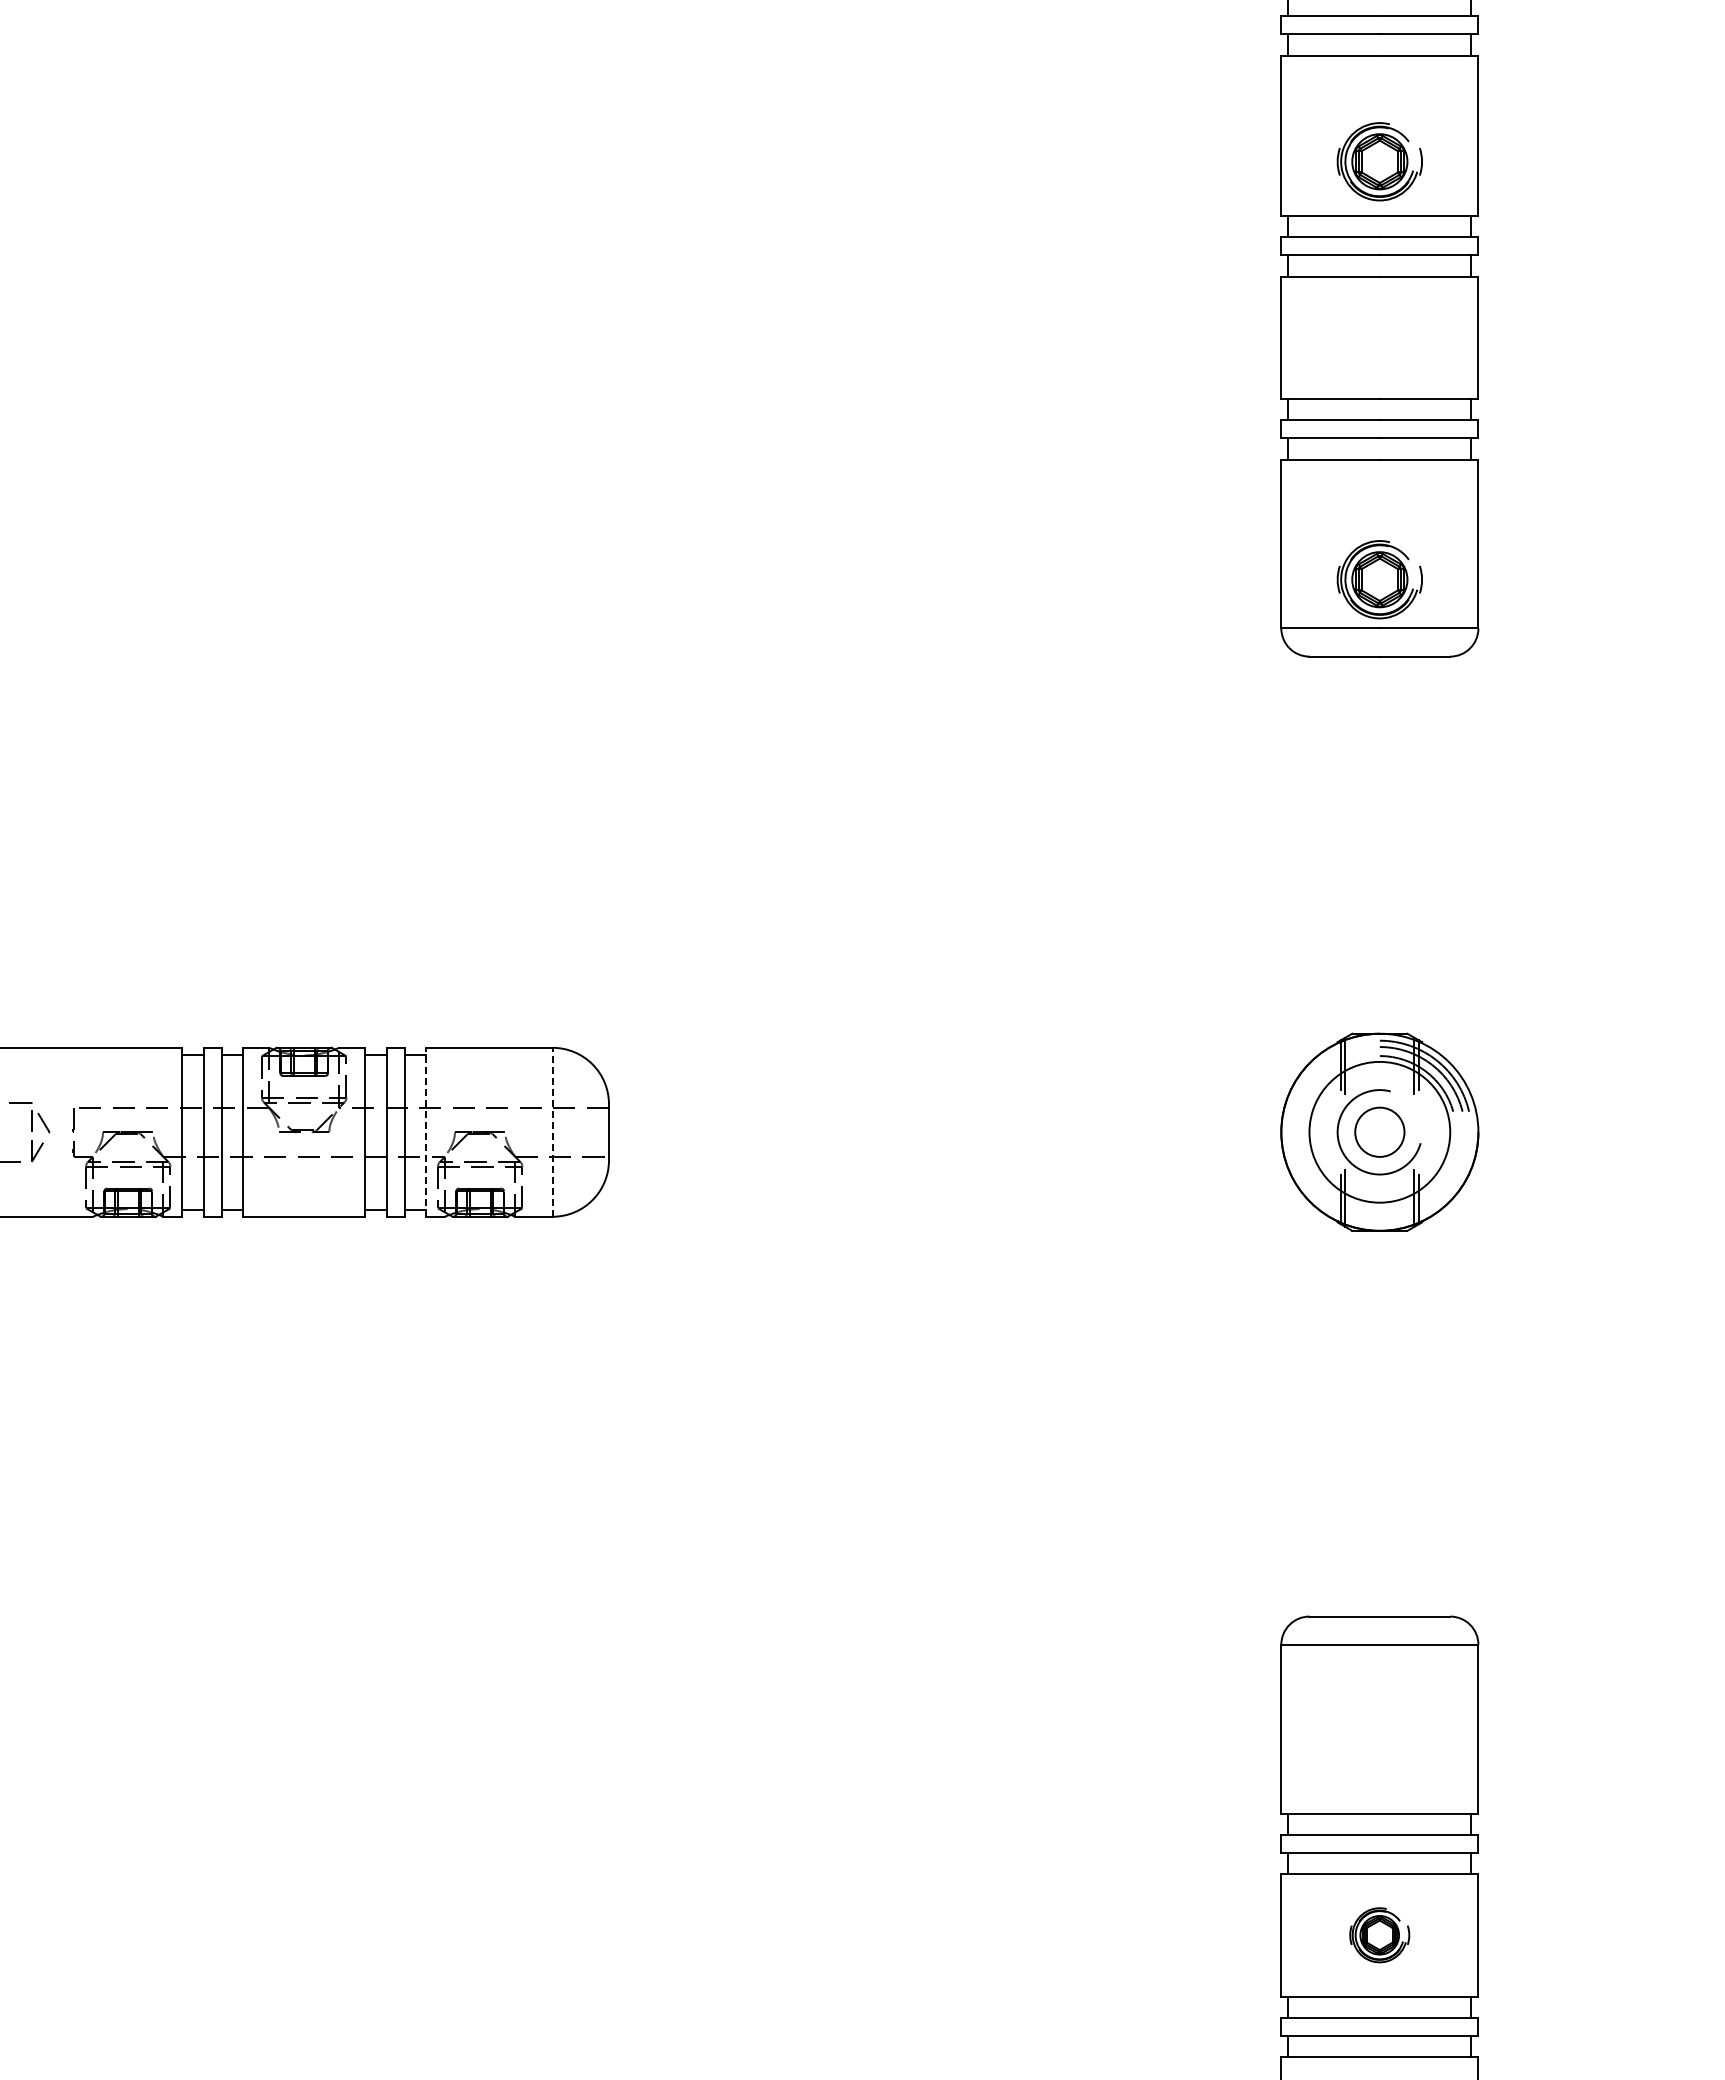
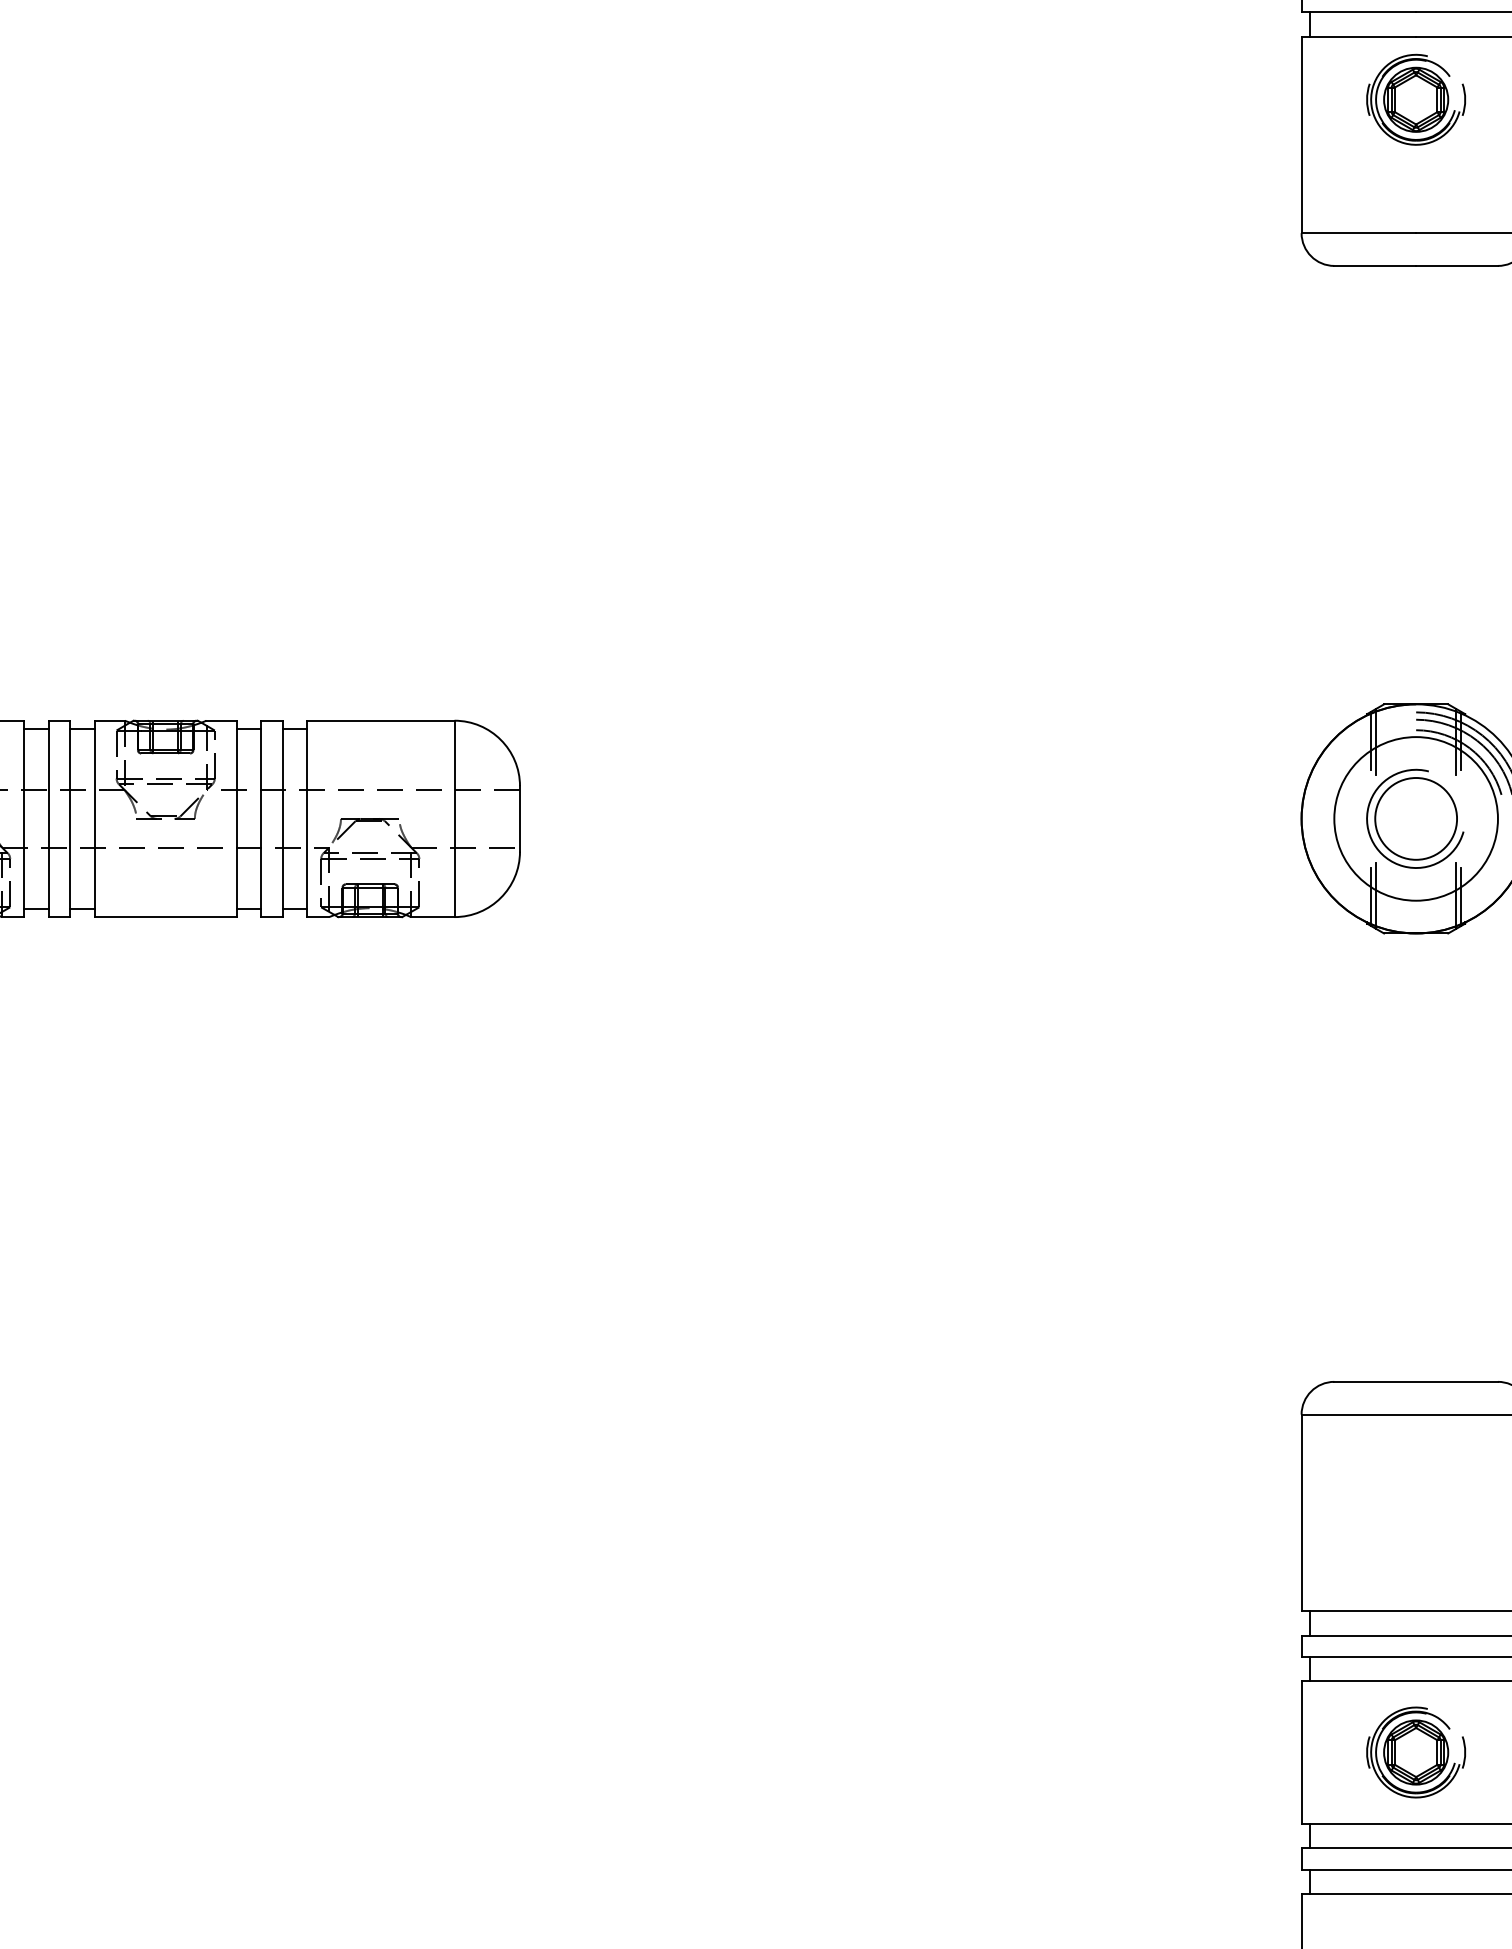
part: (1379, 579) -> (1415, 99), moved
line: (425, 1131) -> (306, 817), dashed -> solid
line: (552, 1131) -> (454, 817), dashed -> solid
circle: (1379, 1132) -> (1415, 819), size x1.43
part: (1379, 1934) -> (1415, 1751), size x1.43

